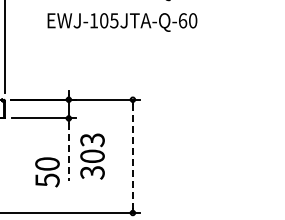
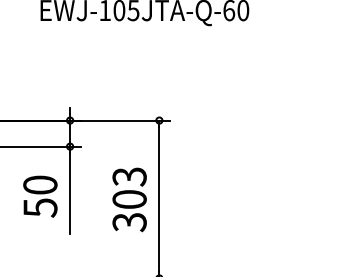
line: (68, 152) -> (69, 194), dashed -> solid
text: (92, 156) -> (129, 199), moved
line: (132, 156) -> (158, 199), dashed -> solid
text: (47, 172) -> (40, 196), moved

